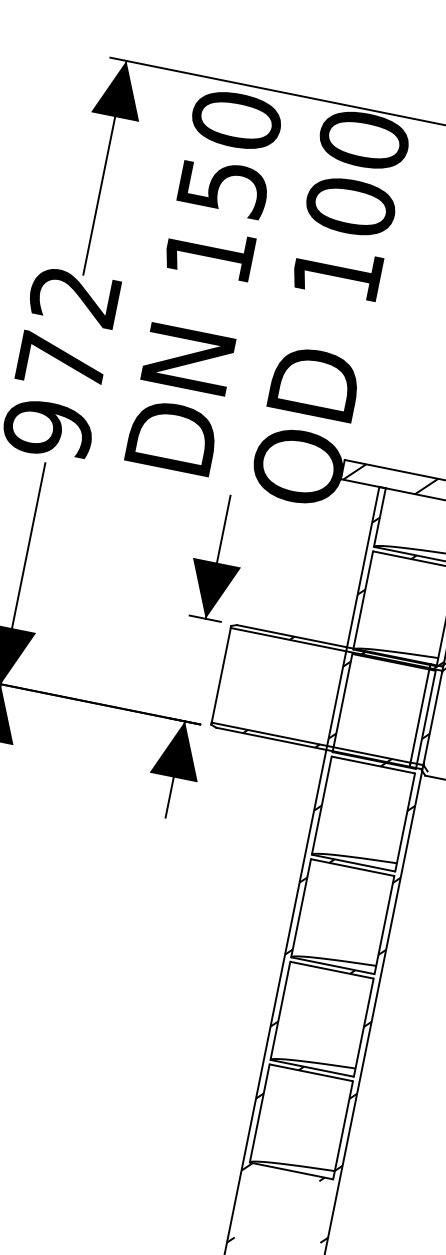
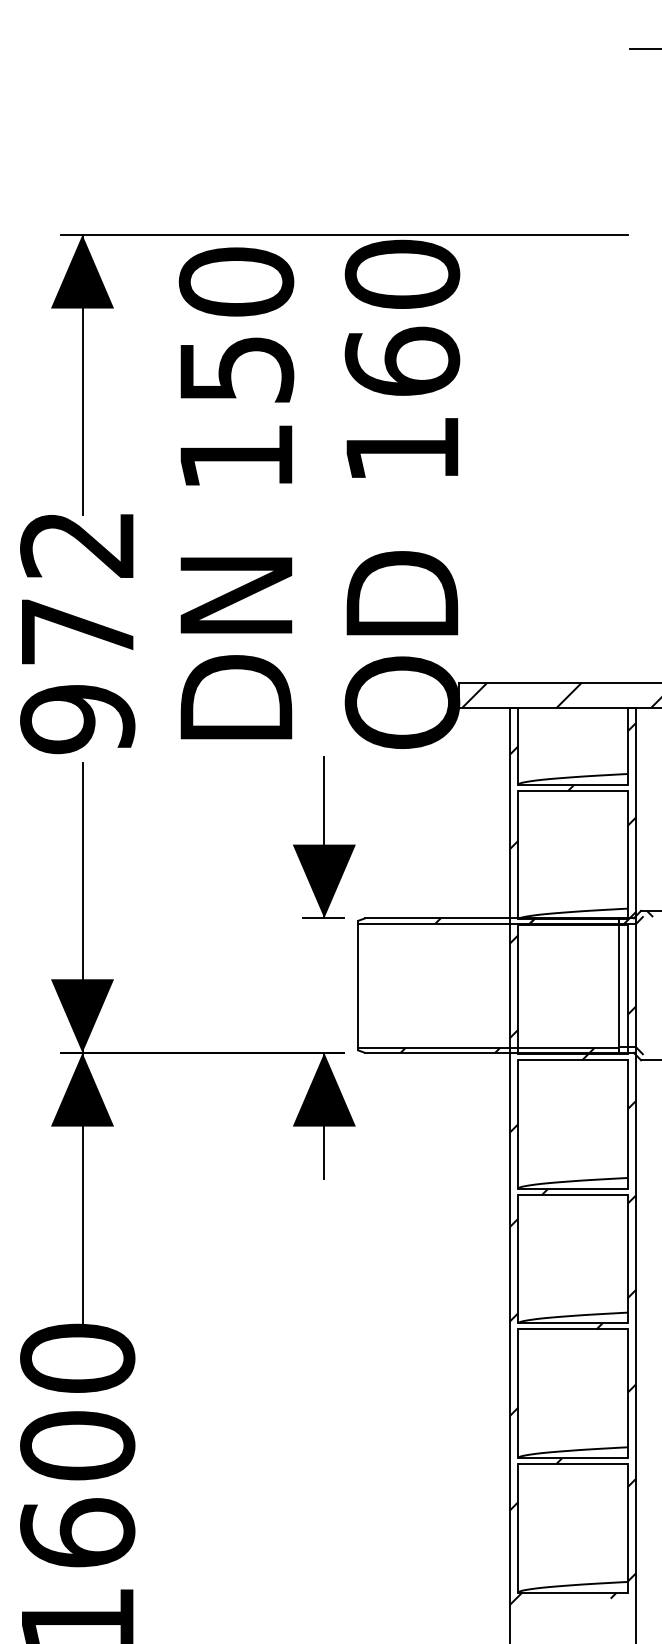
text: (350, 206) -> (402, 361), 100 -> 160

